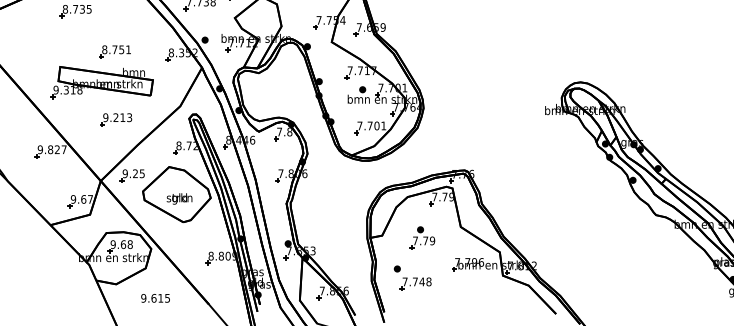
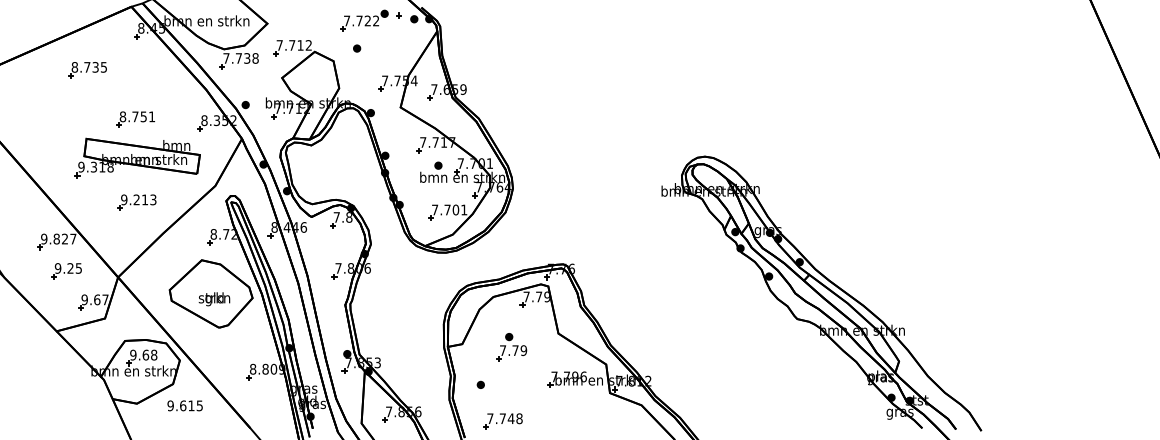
part: (101, 82) -> (137, 157), moved
part: (132, 176) -> (66, 271), moved
part: (415, 284) -> (502, 421), moved
text: (155, 298) -> (184, 405), moved

